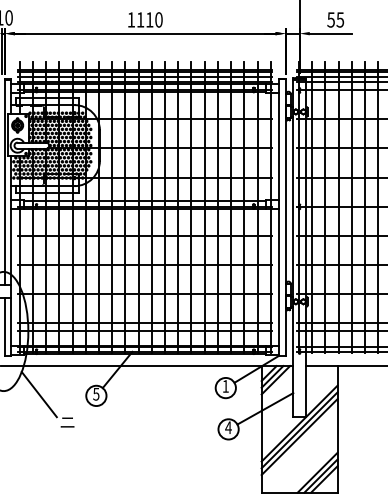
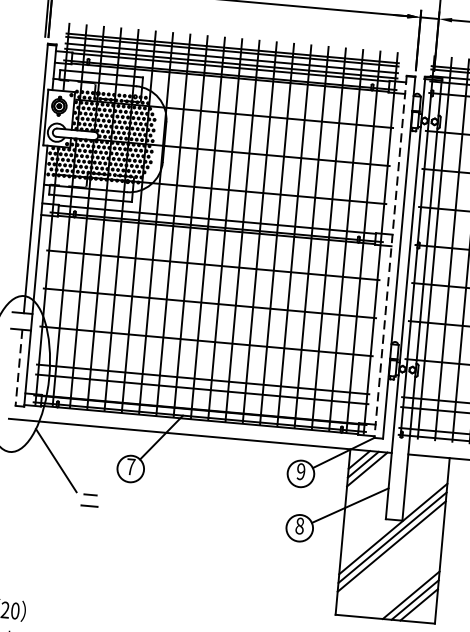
line: (279, 217) -> (391, 257), solid -> dashed
line: (4, 327) -> (18, 368), solid -> dashed
text: (225, 386) -> (300, 471), 1 -> 9
text: (96, 394) -> (131, 467), 5 -> 7
text: (228, 427) -> (299, 525), 4 -> 8

